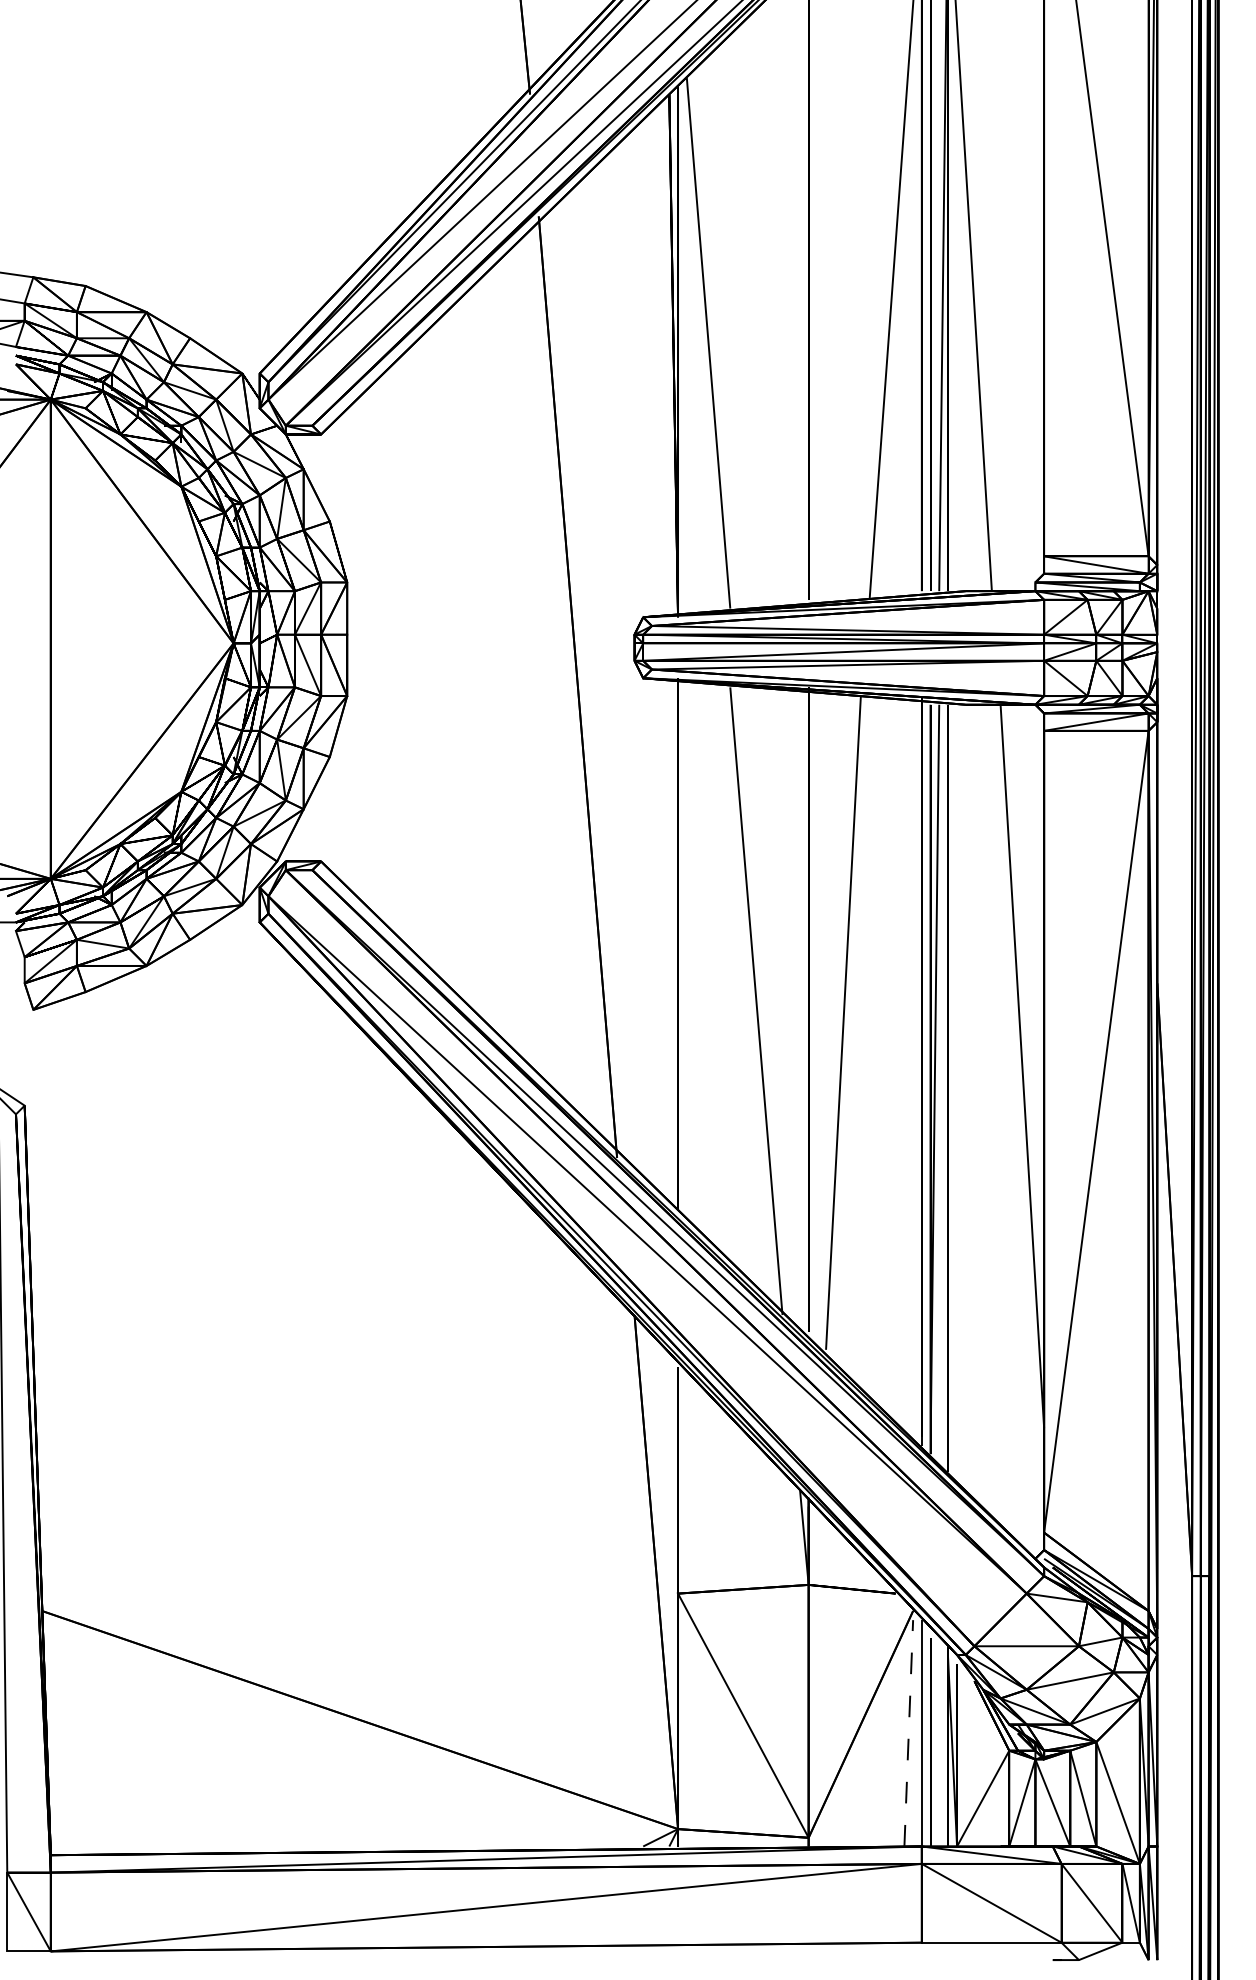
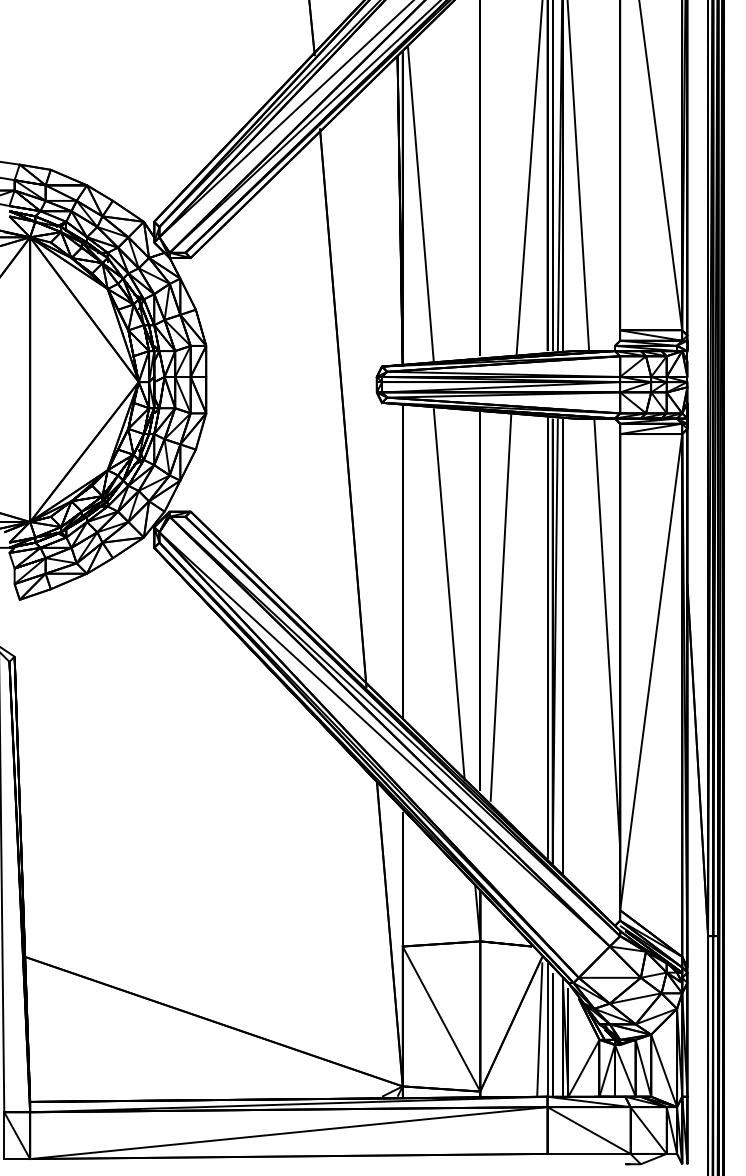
line: (908, 1733) -> (539, 1029), dashed -> solid

